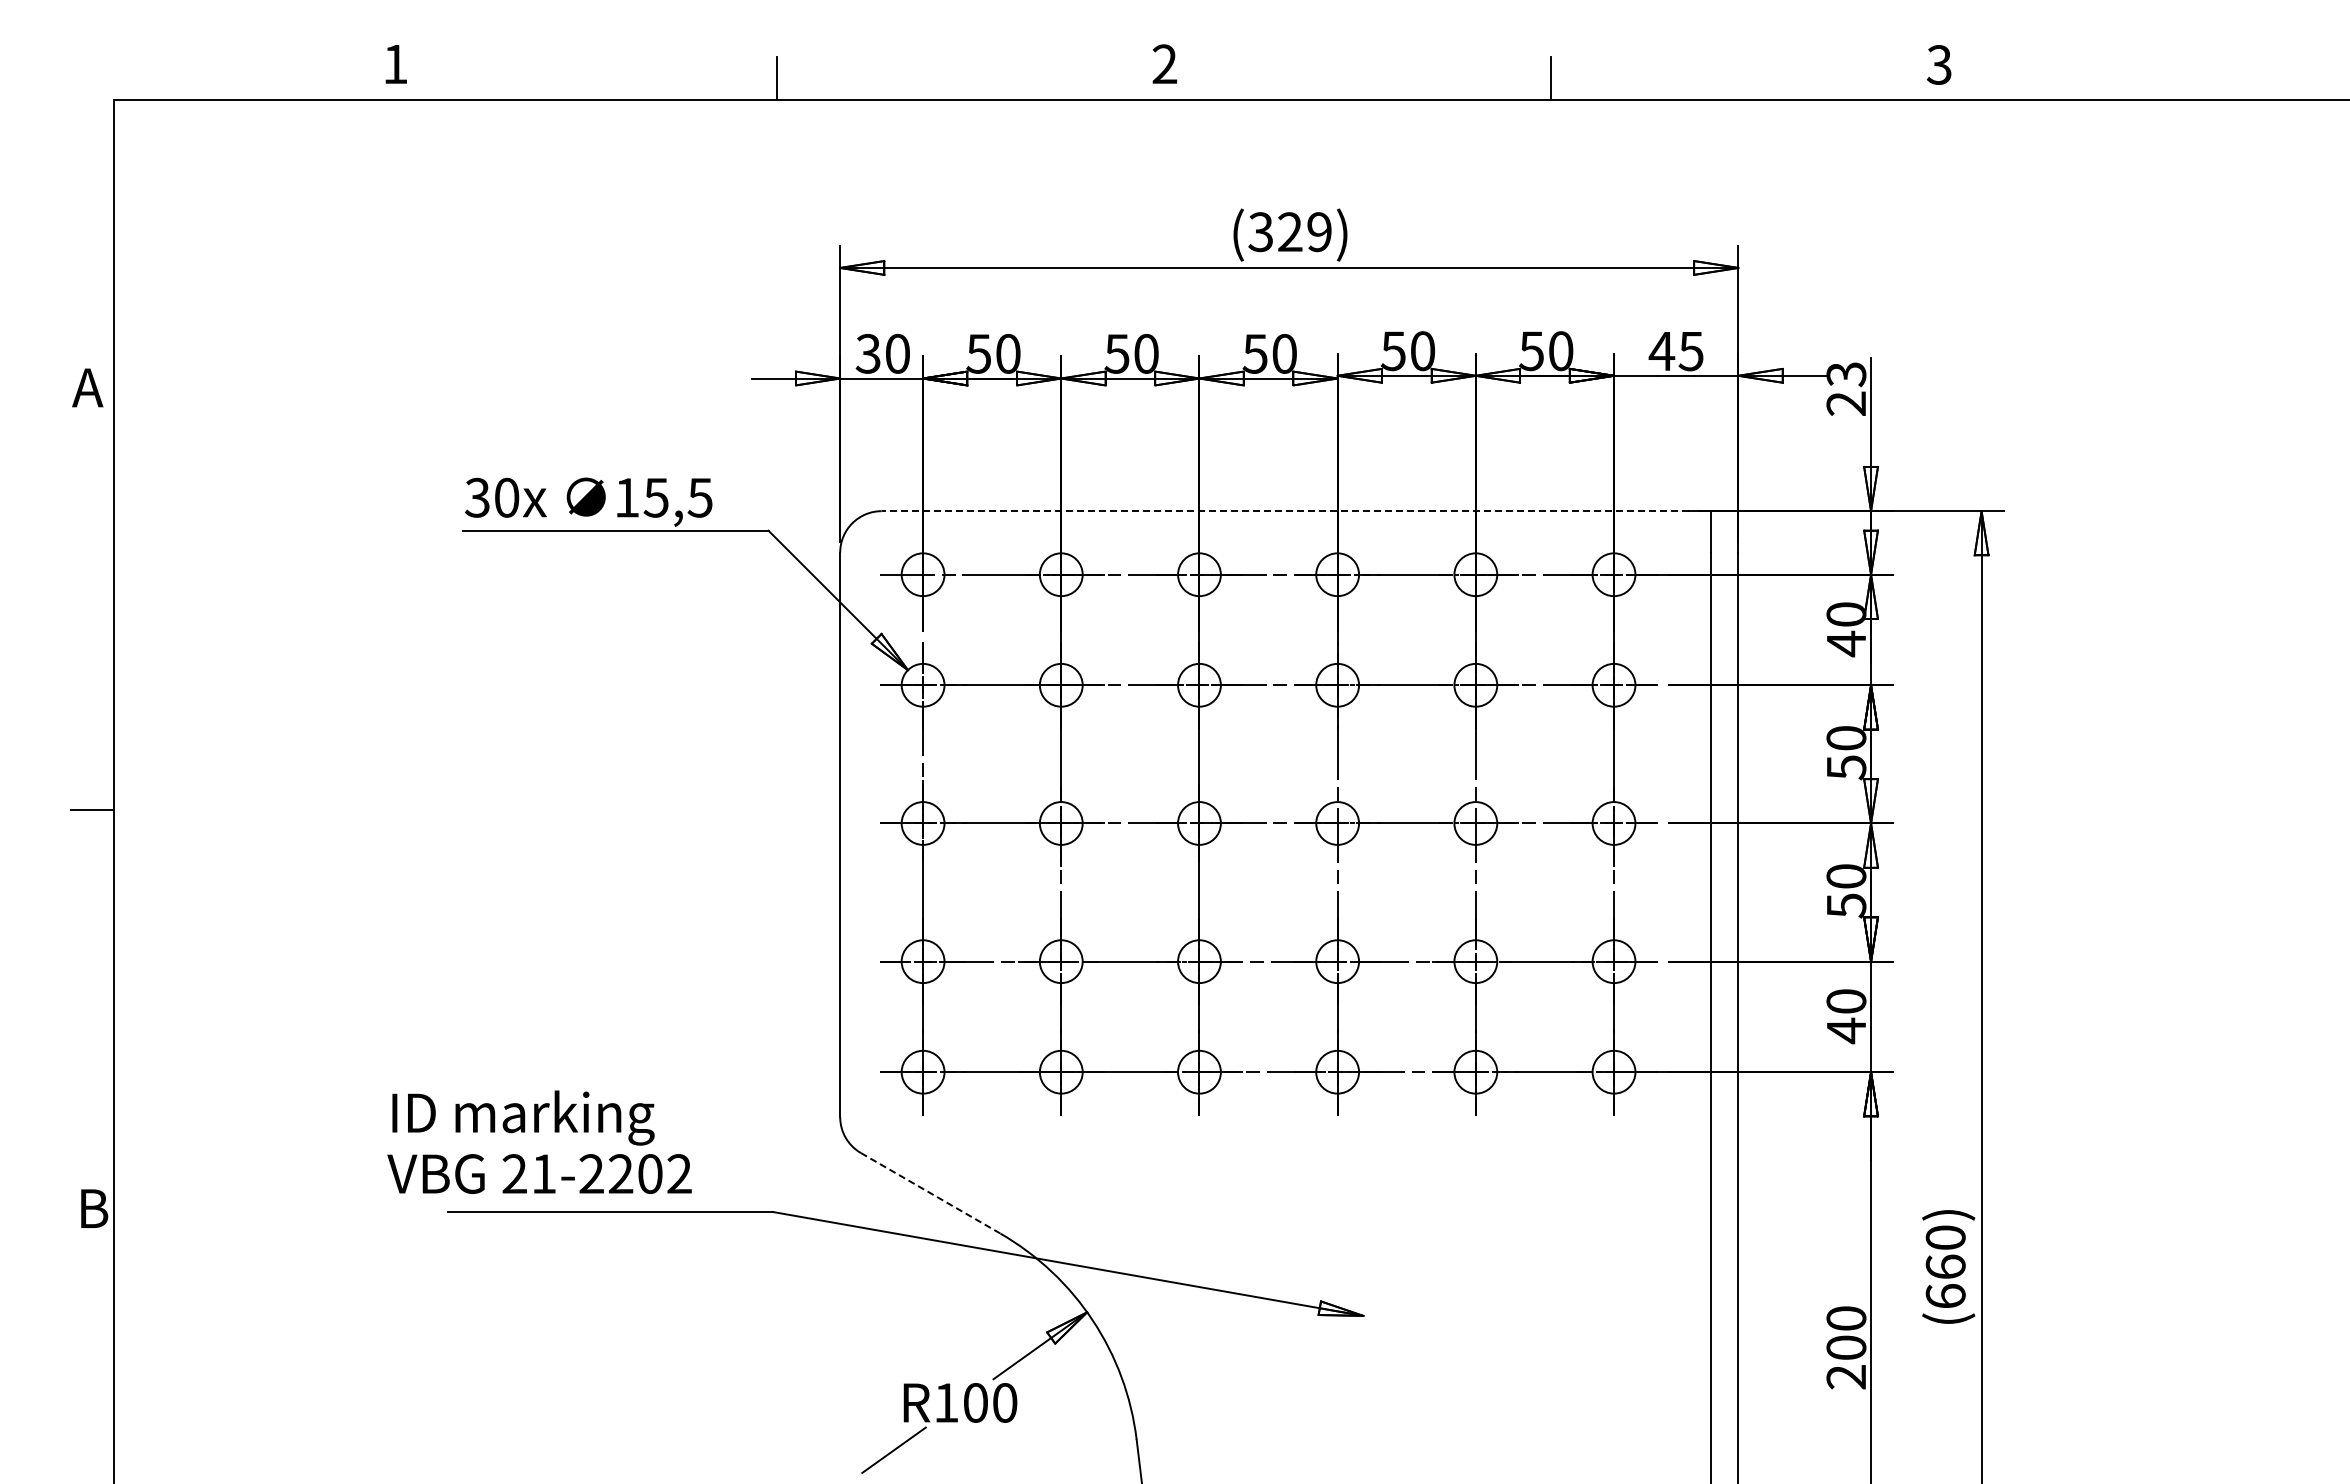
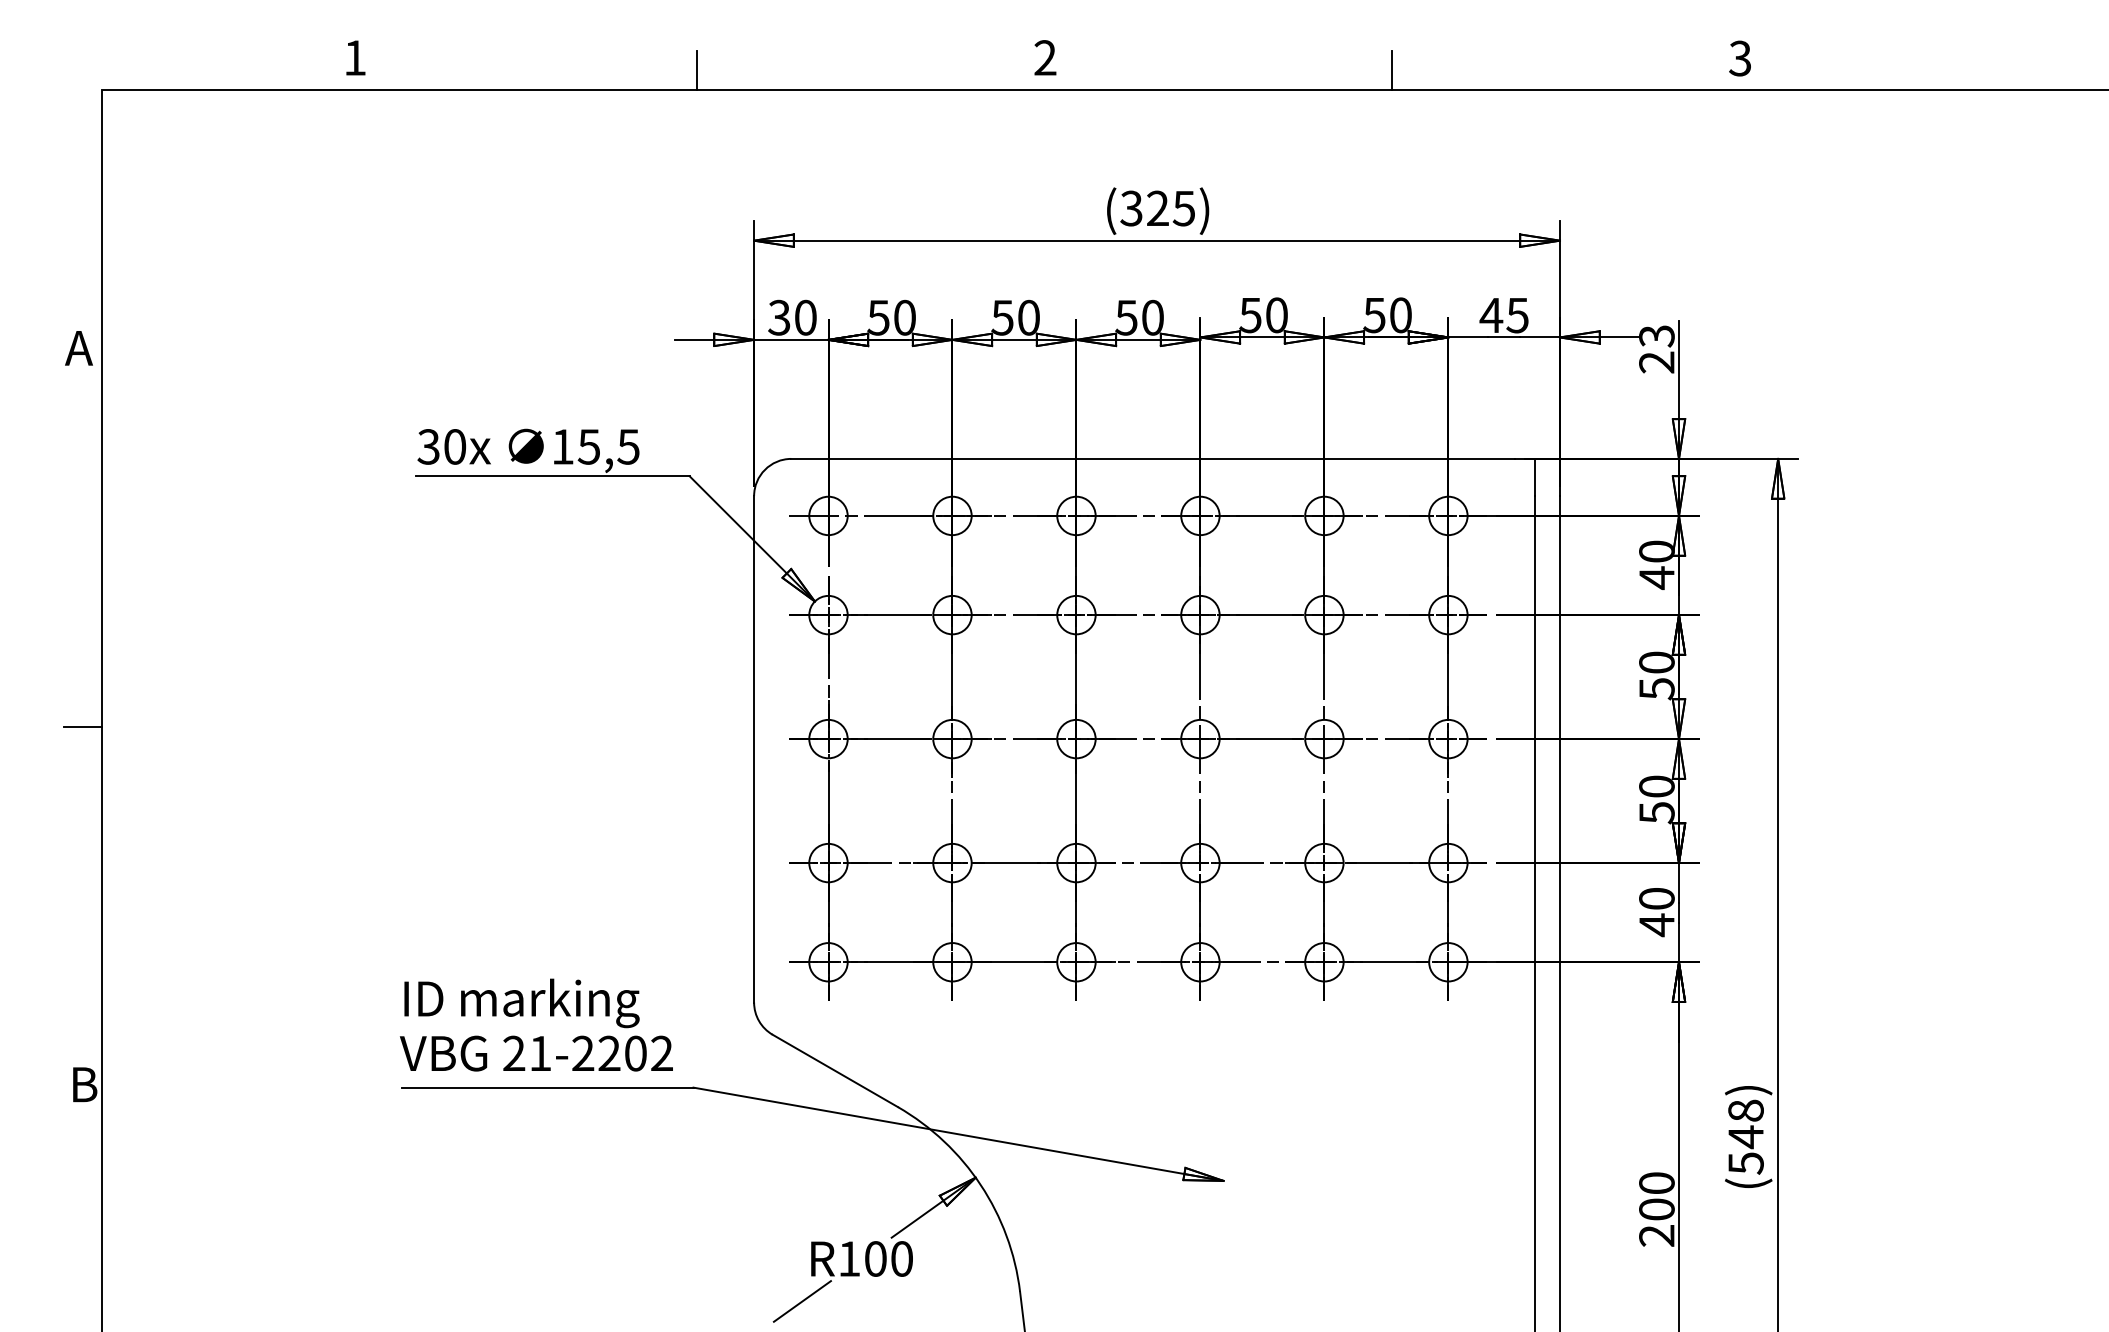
text: (1318, 232) -> (1183, 208), (329) -> (325)
line: (1285, 511) -> (1153, 459), dashed -> solid
text: (539, 1141) -> (536, 1024), moved
line: (930, 1193) -> (835, 1071), dashed -> solid
text: (1945, 1267) -> (1745, 1137), (660) -> (548)

